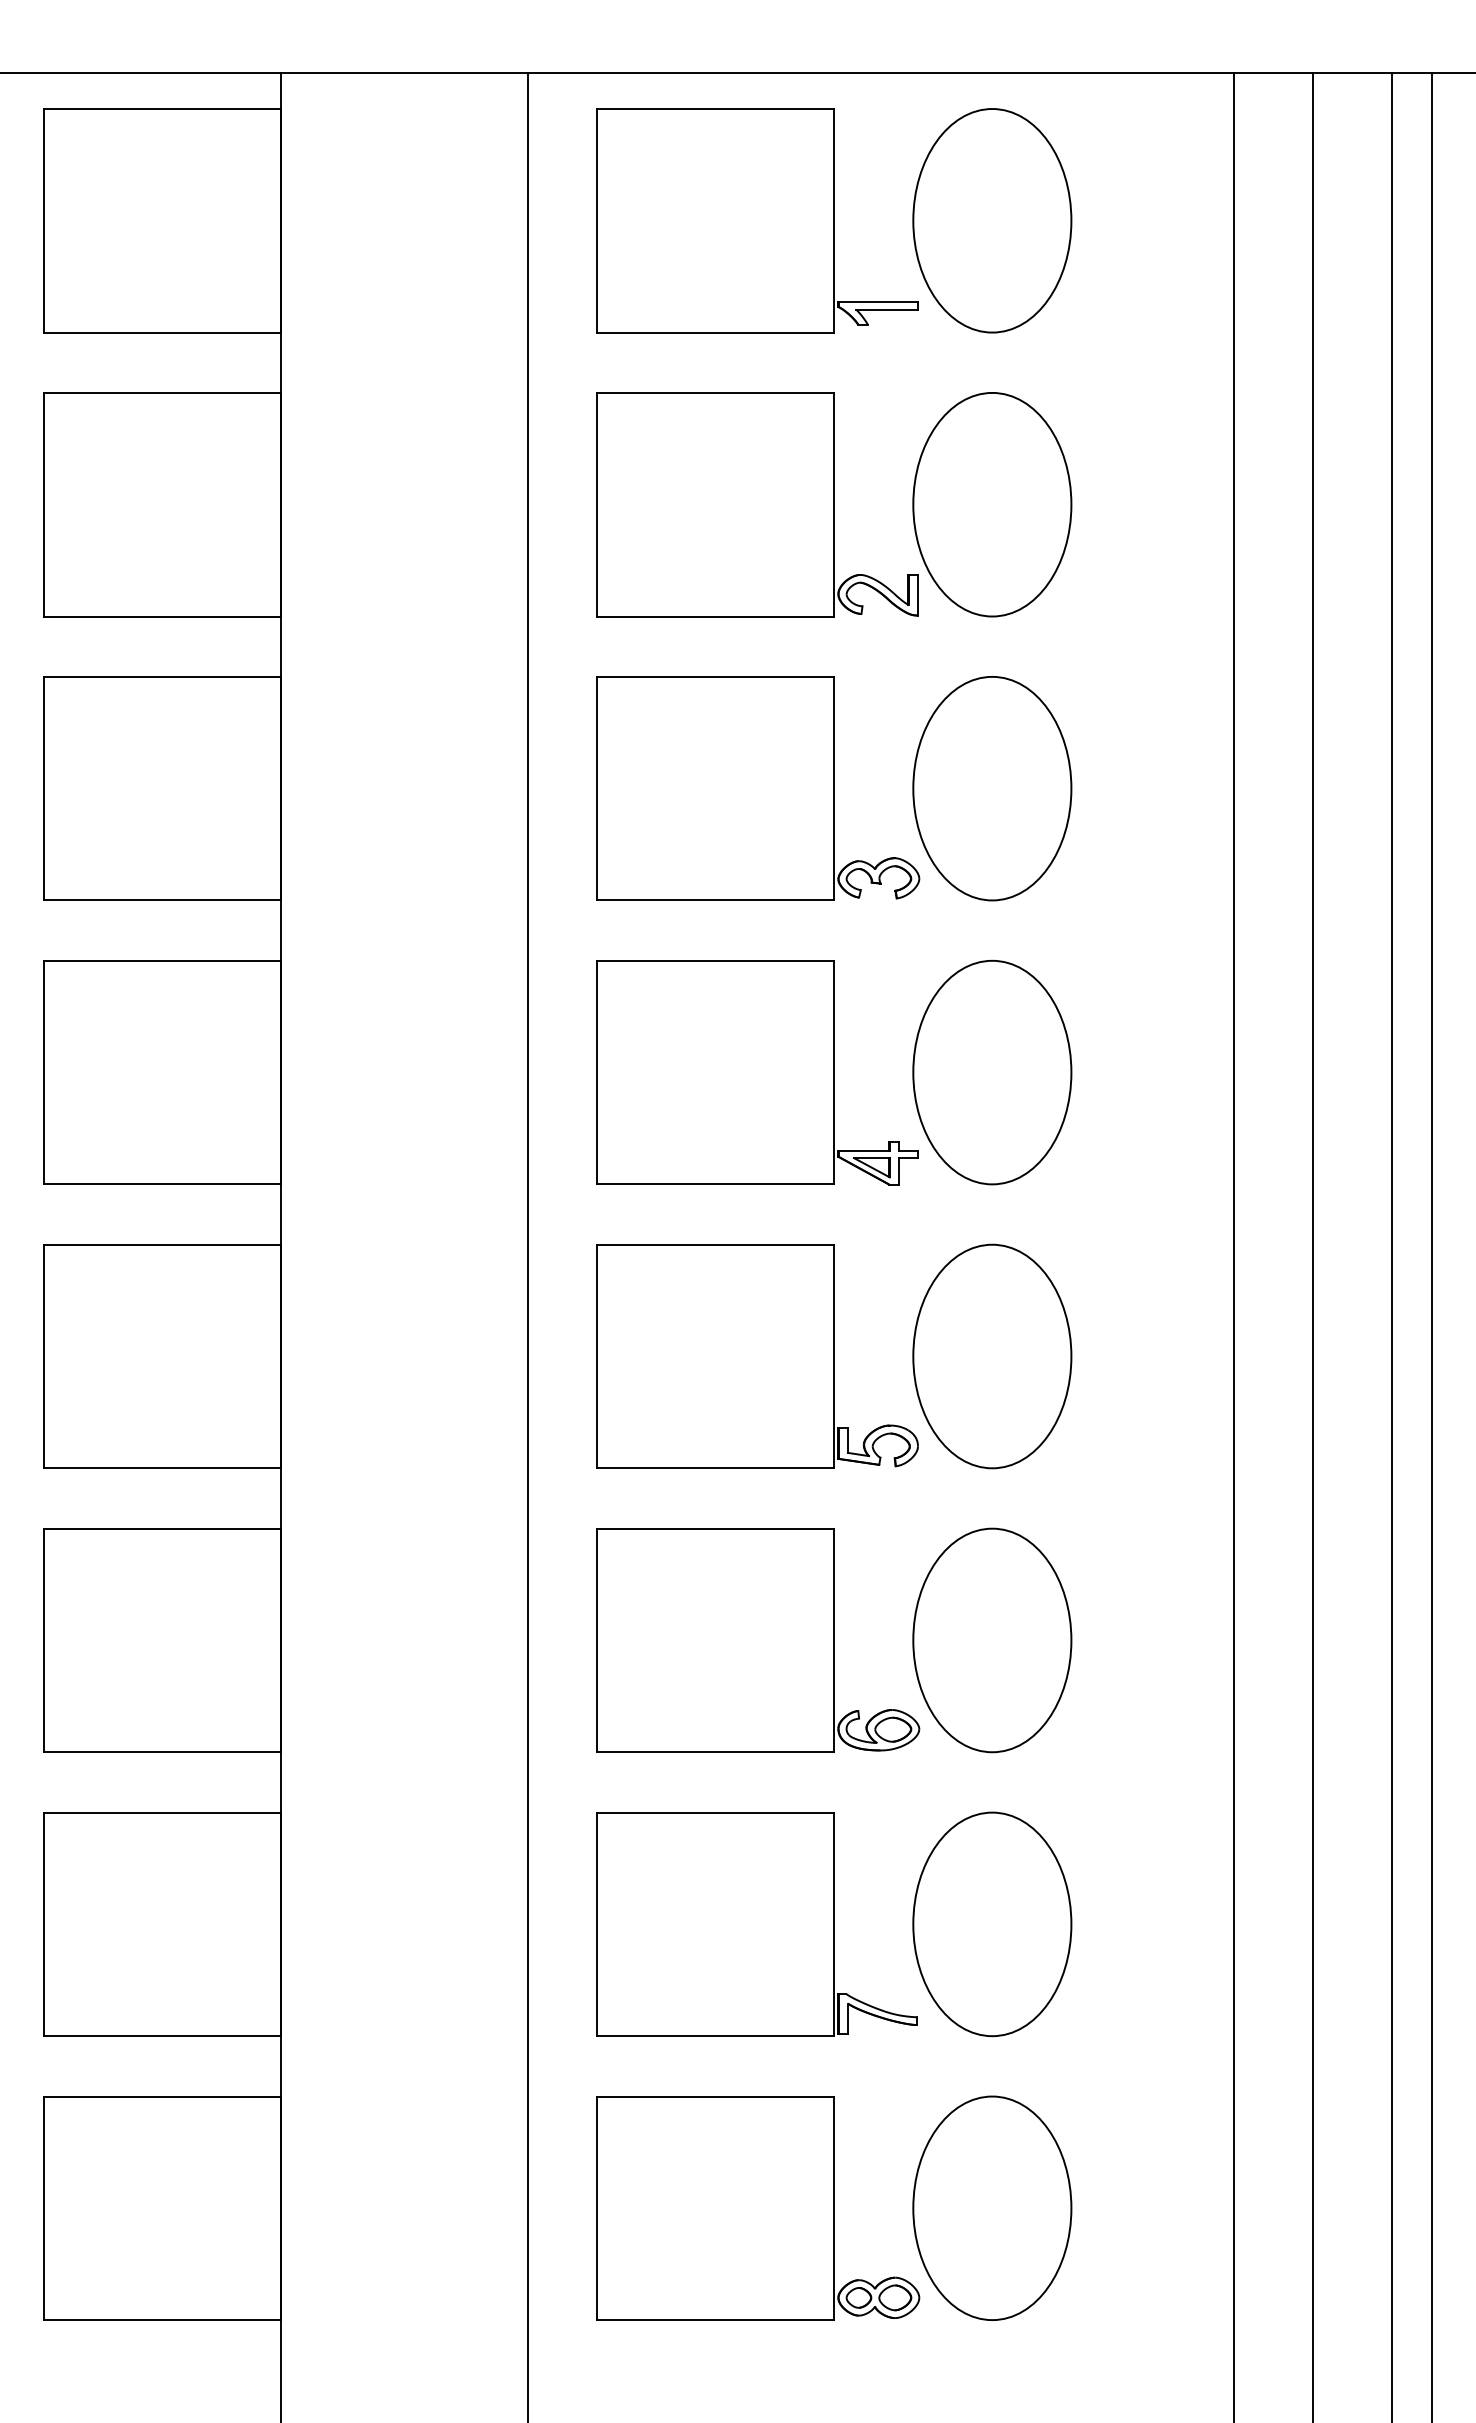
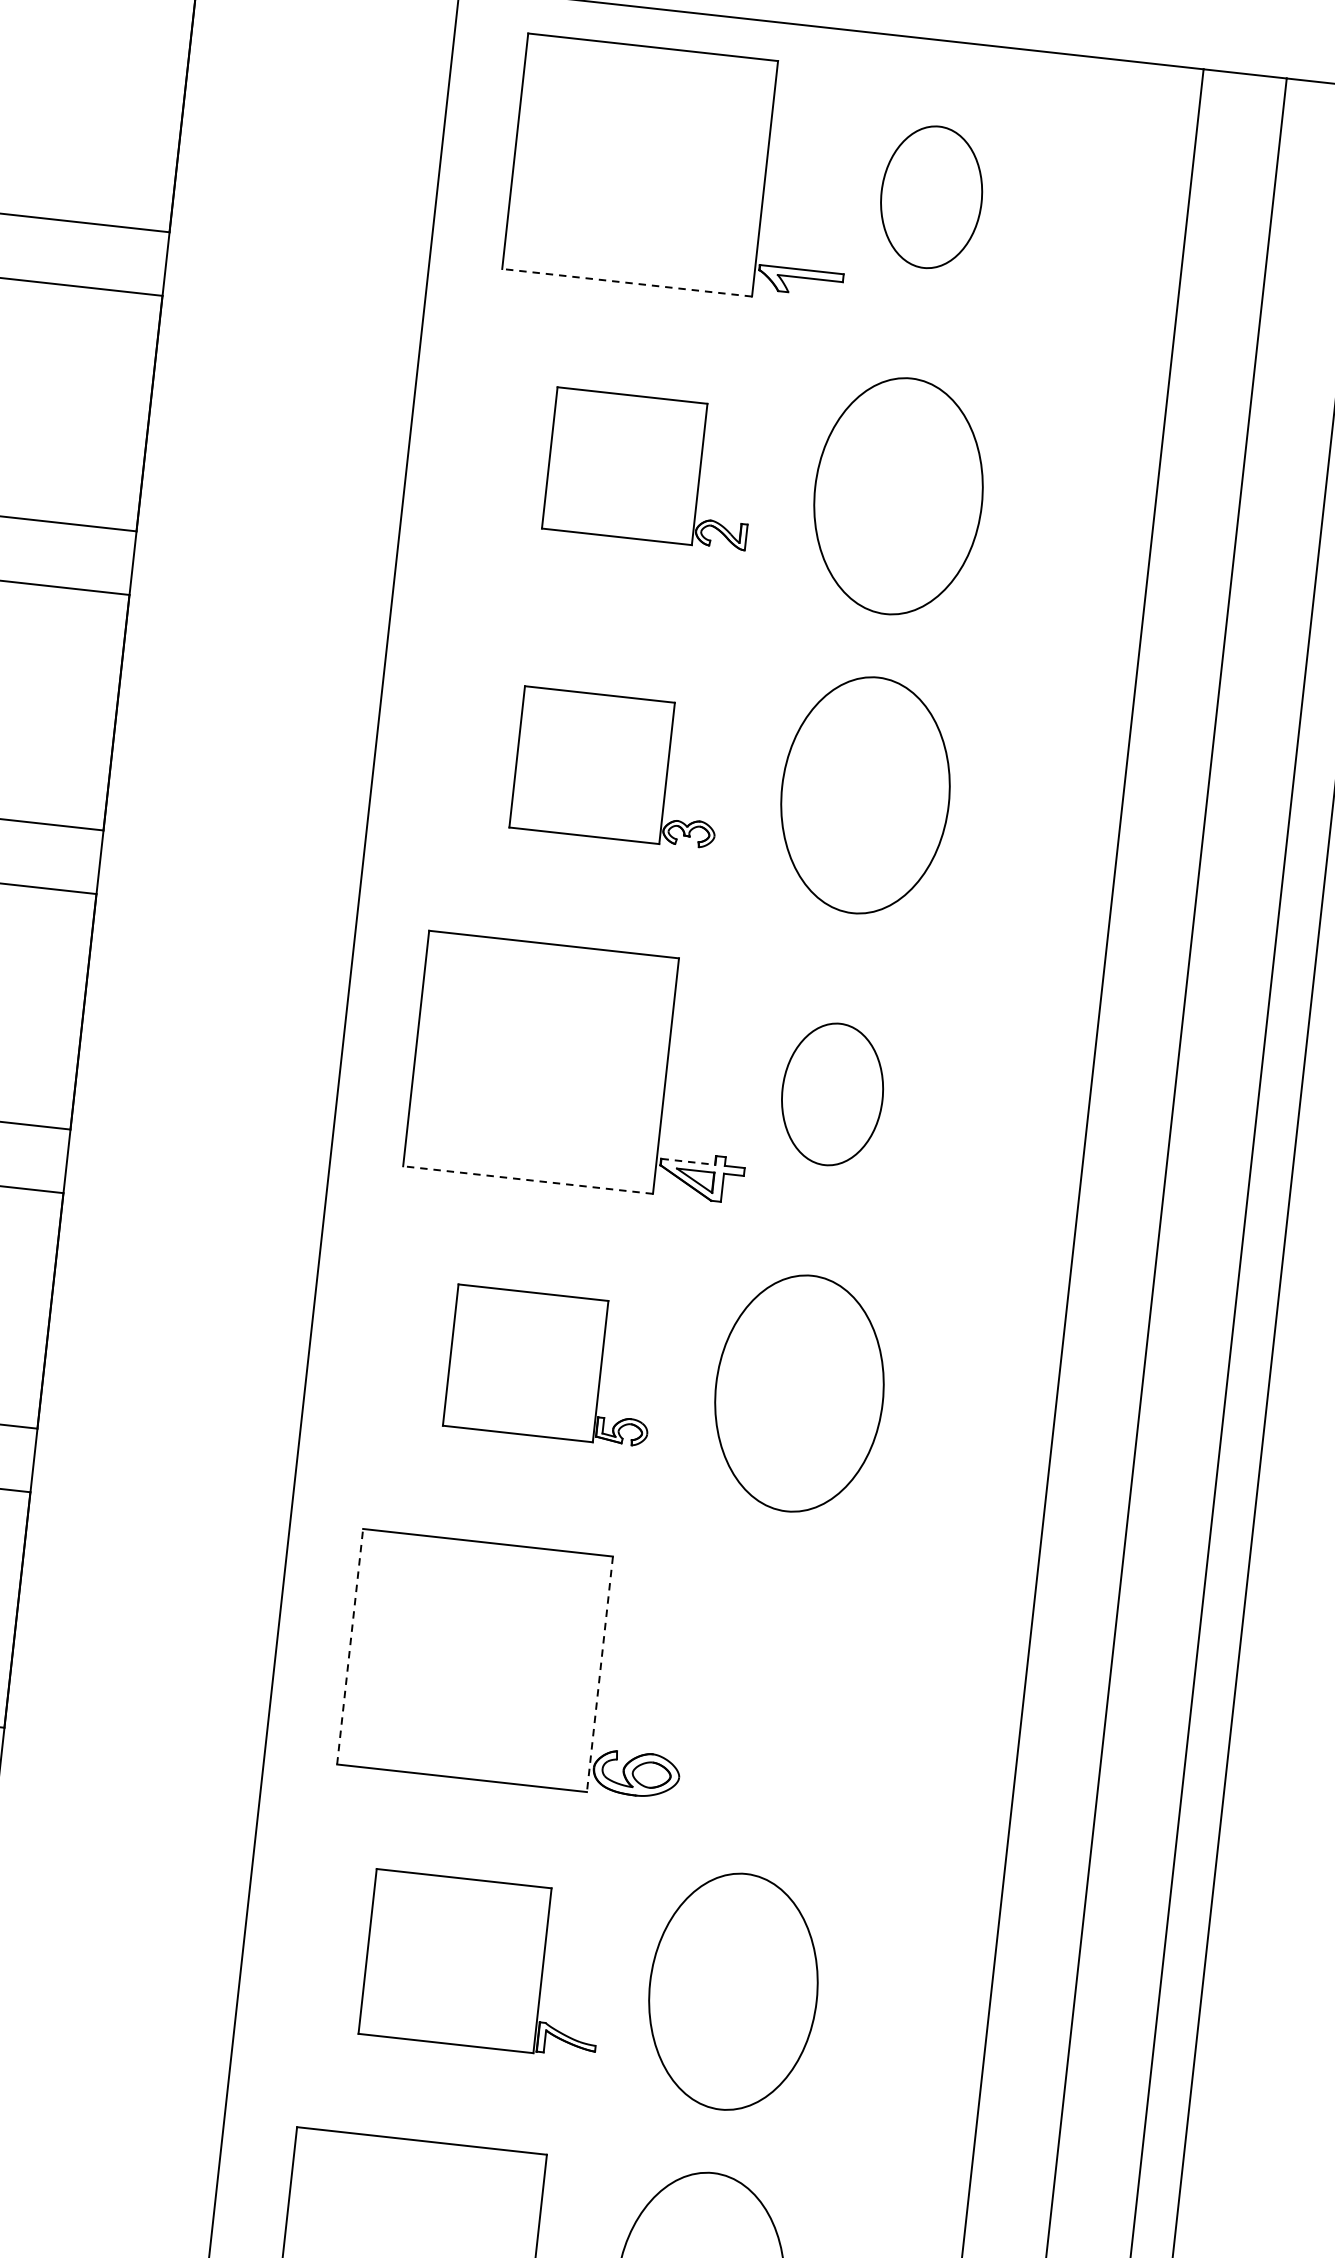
part: (992, 220) -> (931, 196), size x0.6
line: (715, 332) -> (626, 282), solid -> dashed
part: (757, 504) -> (651, 468), size x0.6
part: (758, 788) -> (619, 768), size x0.6
part: (992, 1072) -> (832, 1094), size x0.6
line: (864, 1150) -> (688, 1161), solid -> dashed
line: (715, 1184) -> (527, 1180), solid -> dashed
part: (757, 1356) -> (552, 1366), size x0.6
line: (597, 1640) -> (350, 1646), solid -> dashed
line: (834, 1640) -> (600, 1674), solid -> dashed
part: (992, 1640) -> (766, 1692), removed
part: (756, 1924) -> (484, 1964), size x0.7

